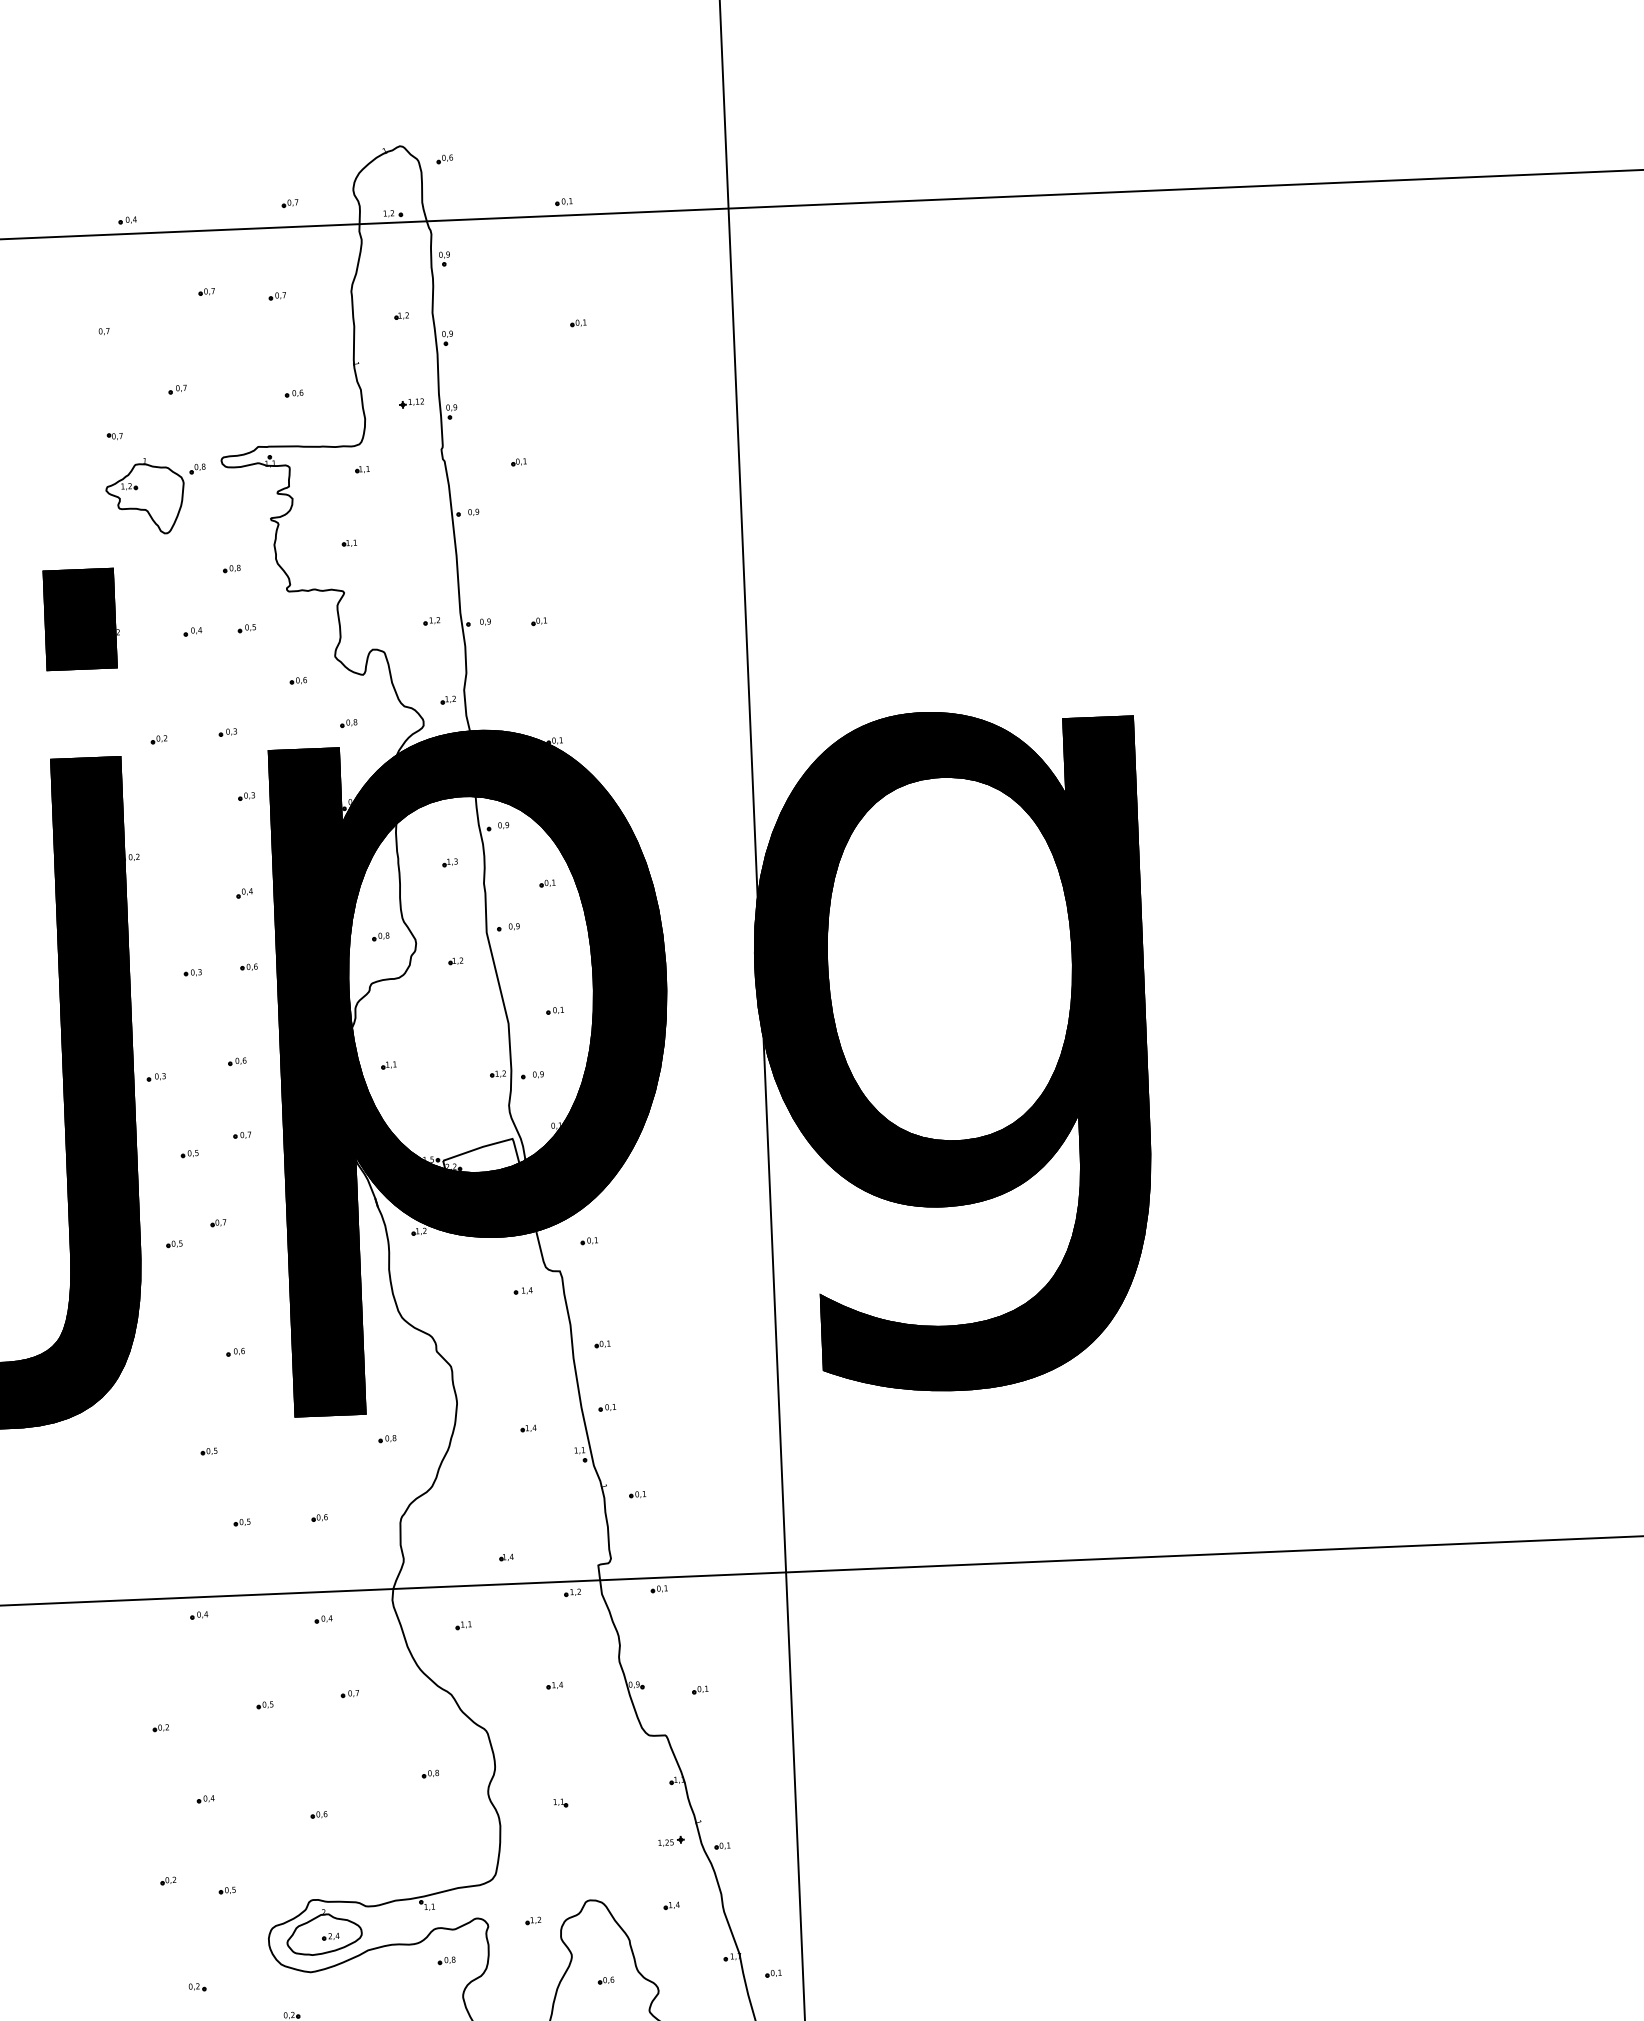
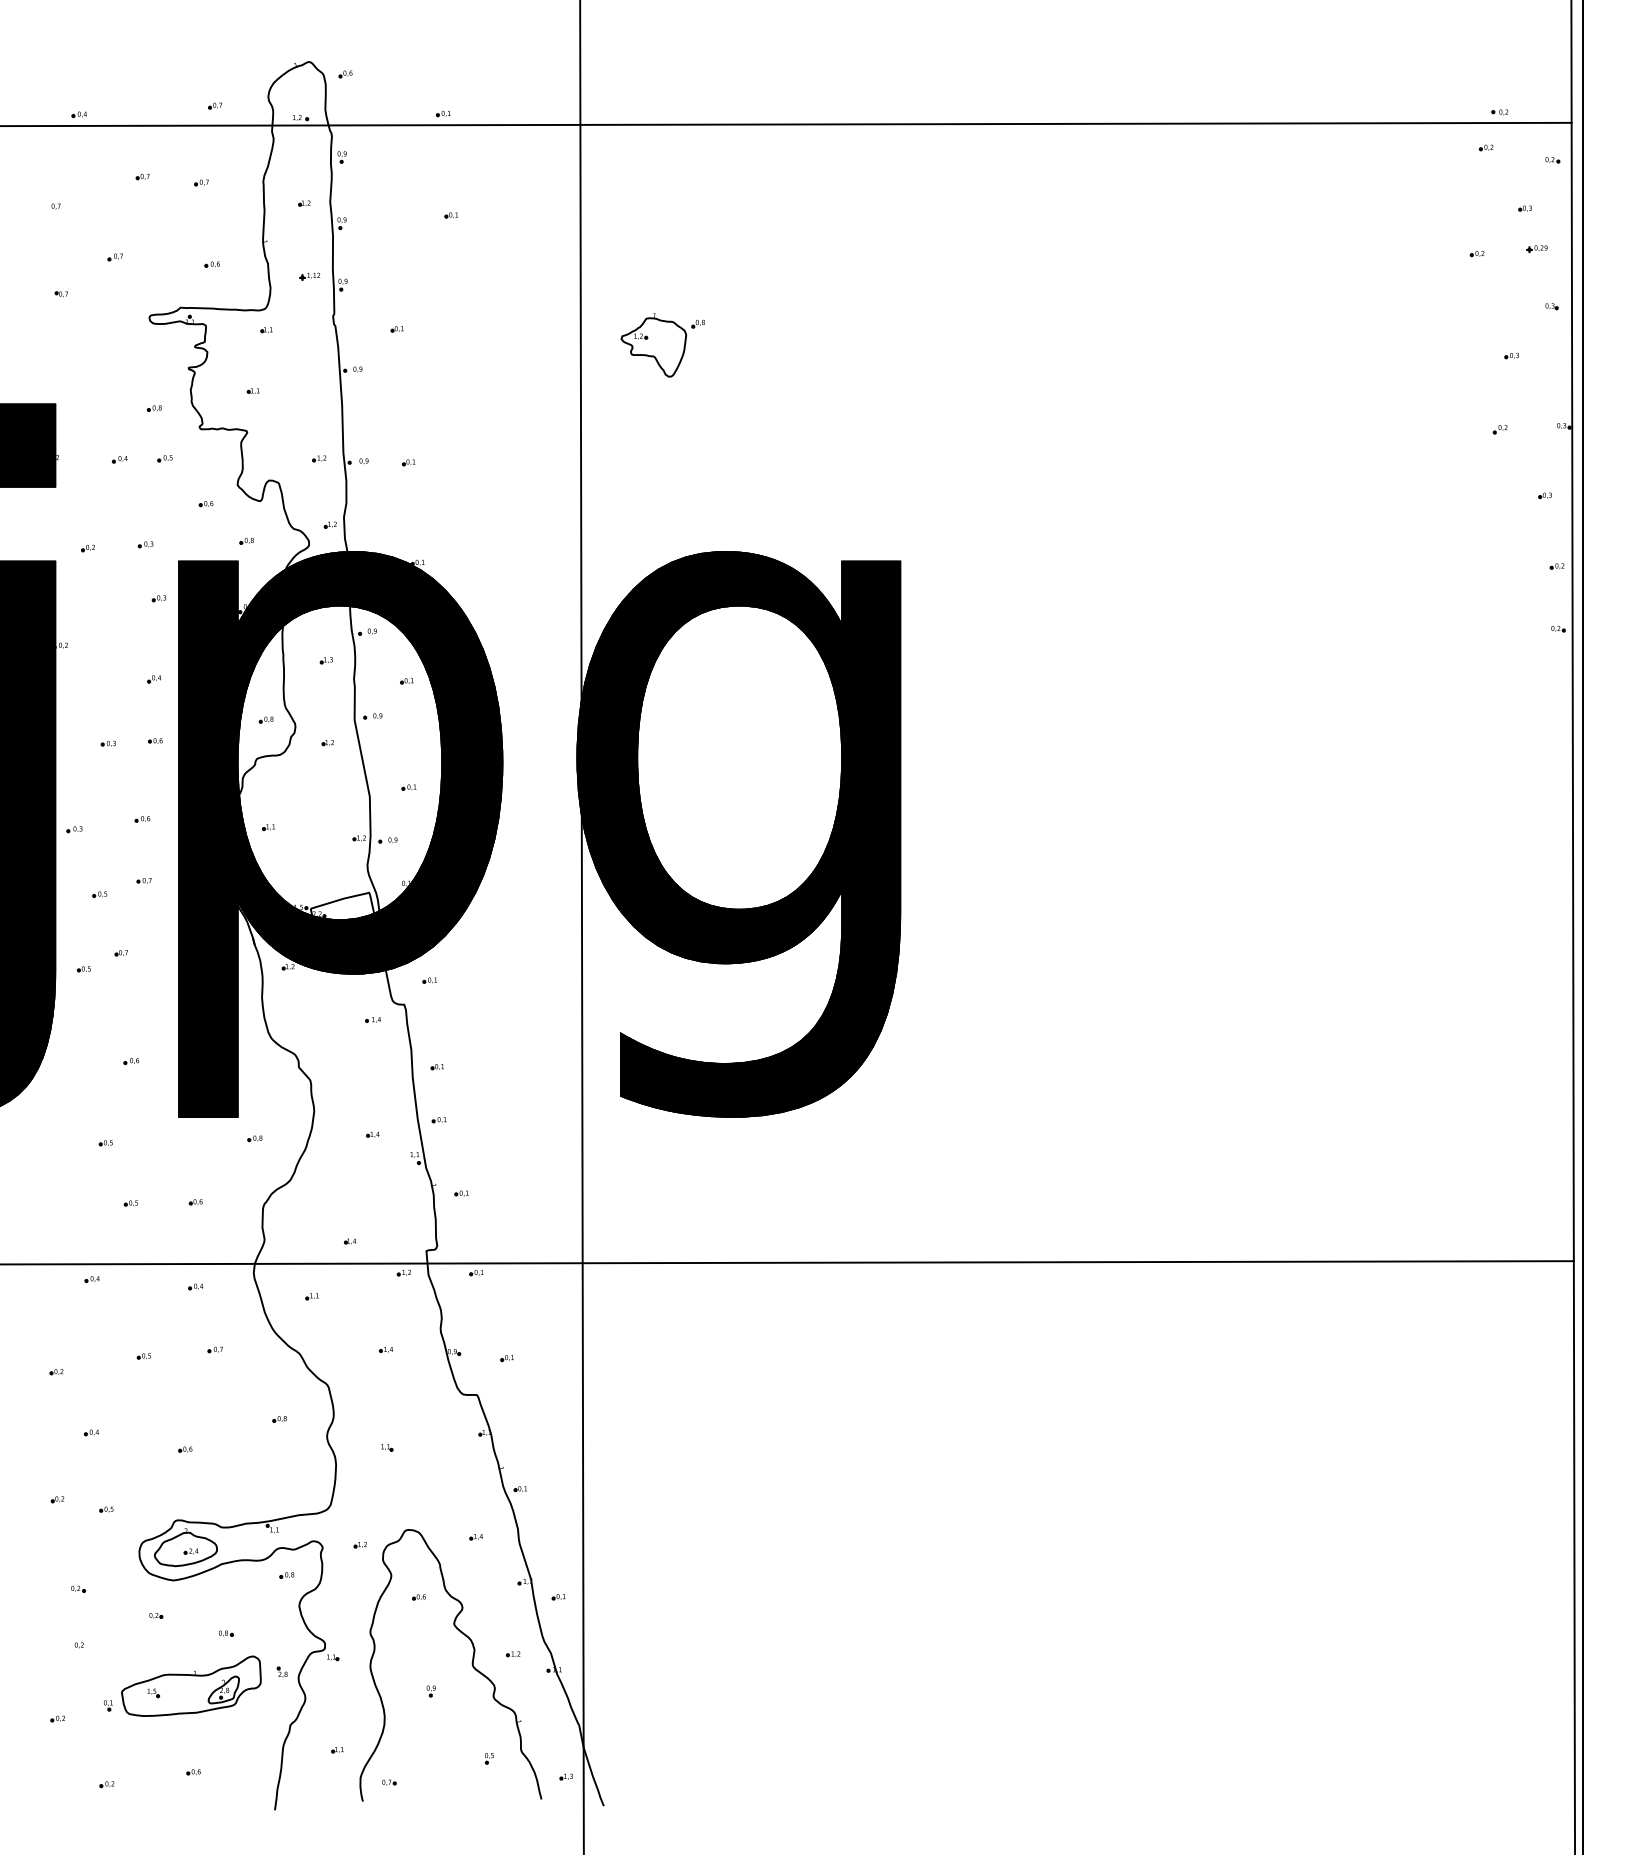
part: (155, 496) -> (662, 345), moved
part: (671, 1841) -> (478, 1483), removed

